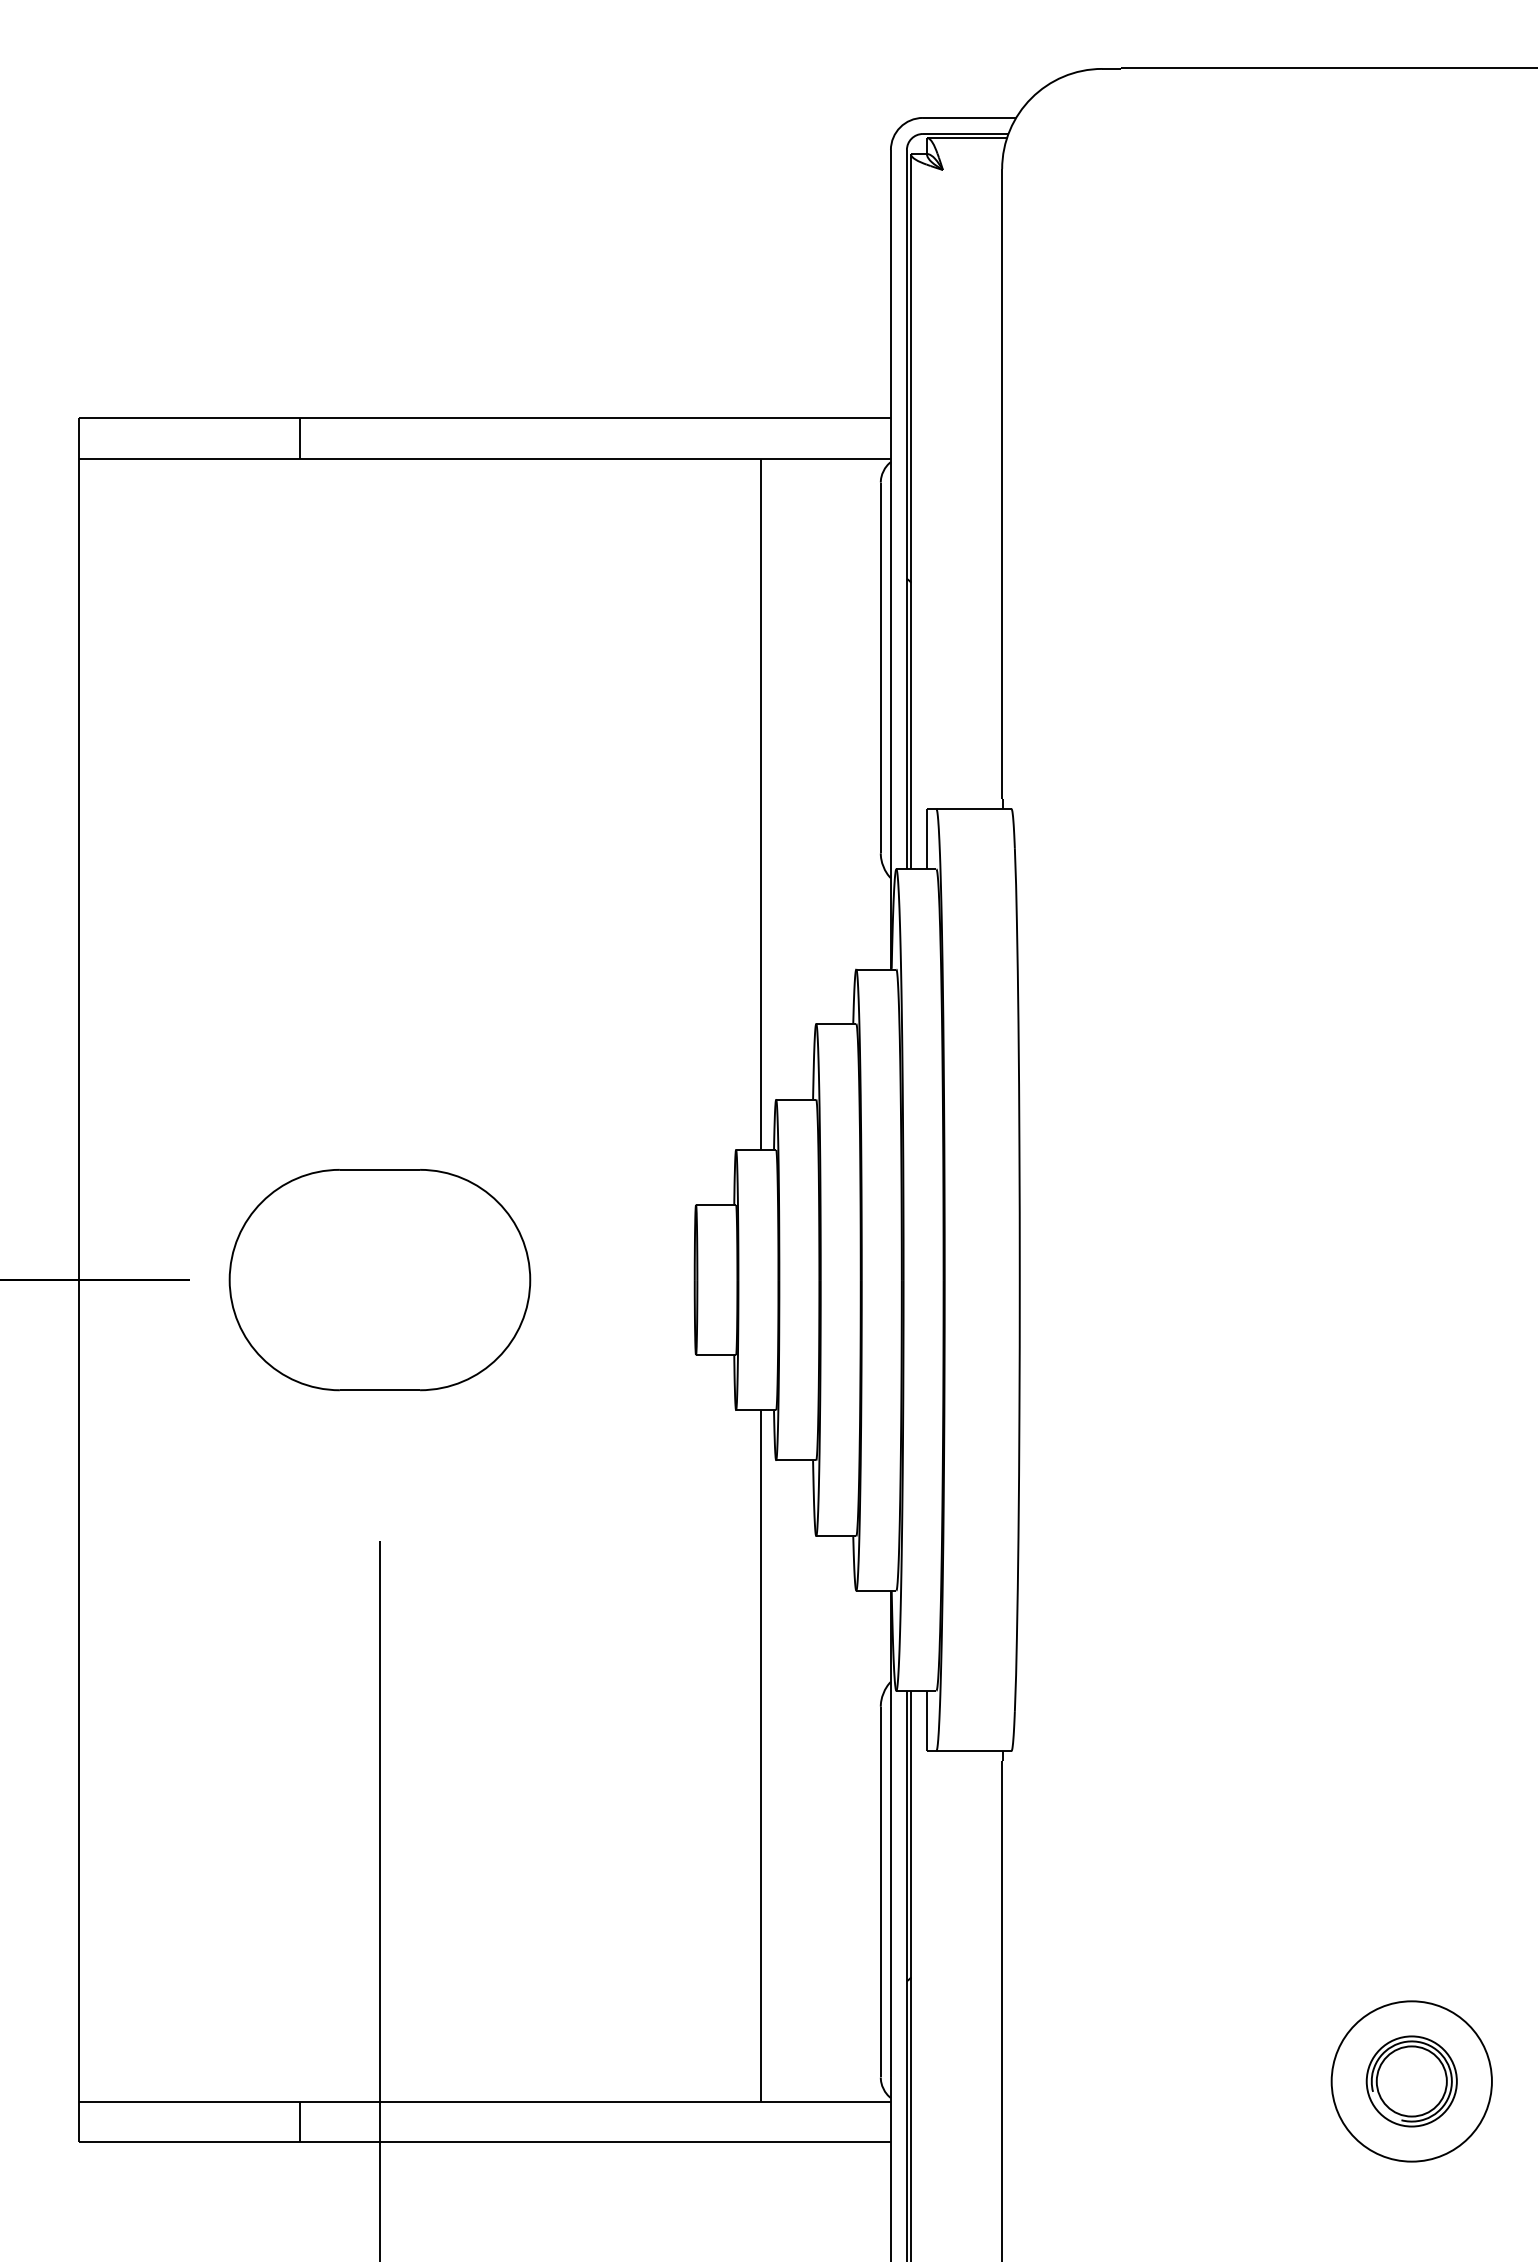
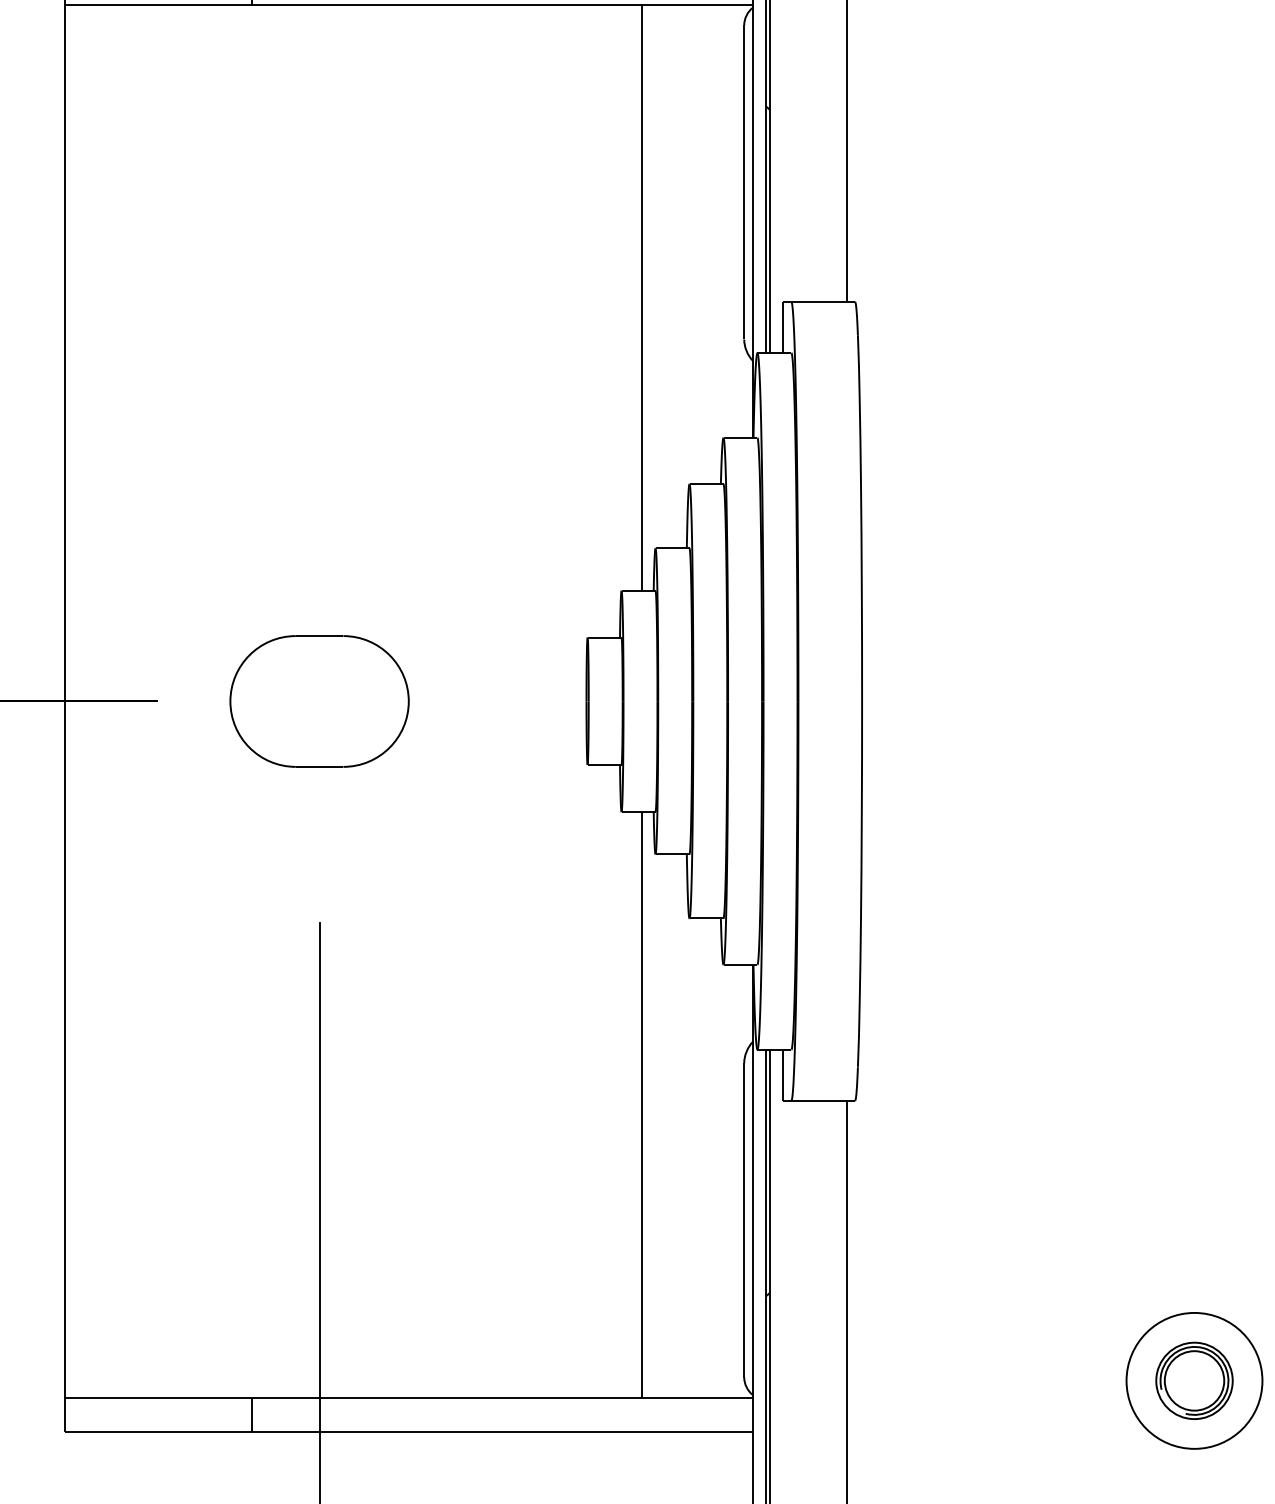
part: (379, 1280) -> (319, 701), size x0.7

